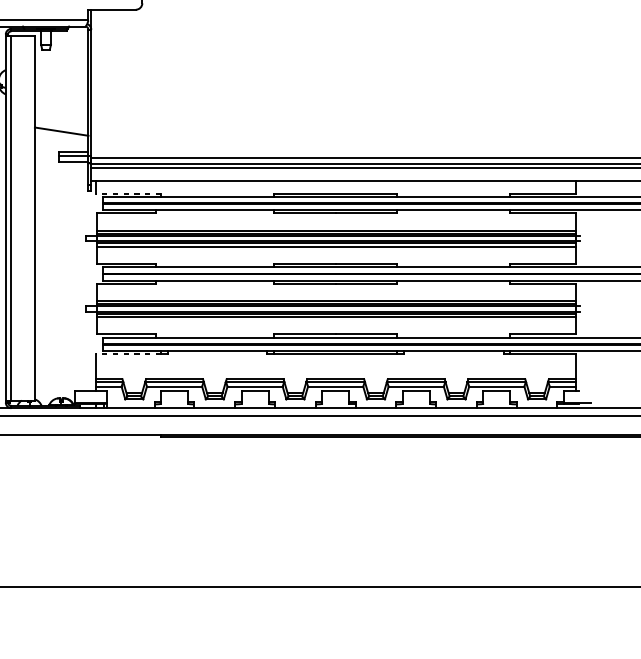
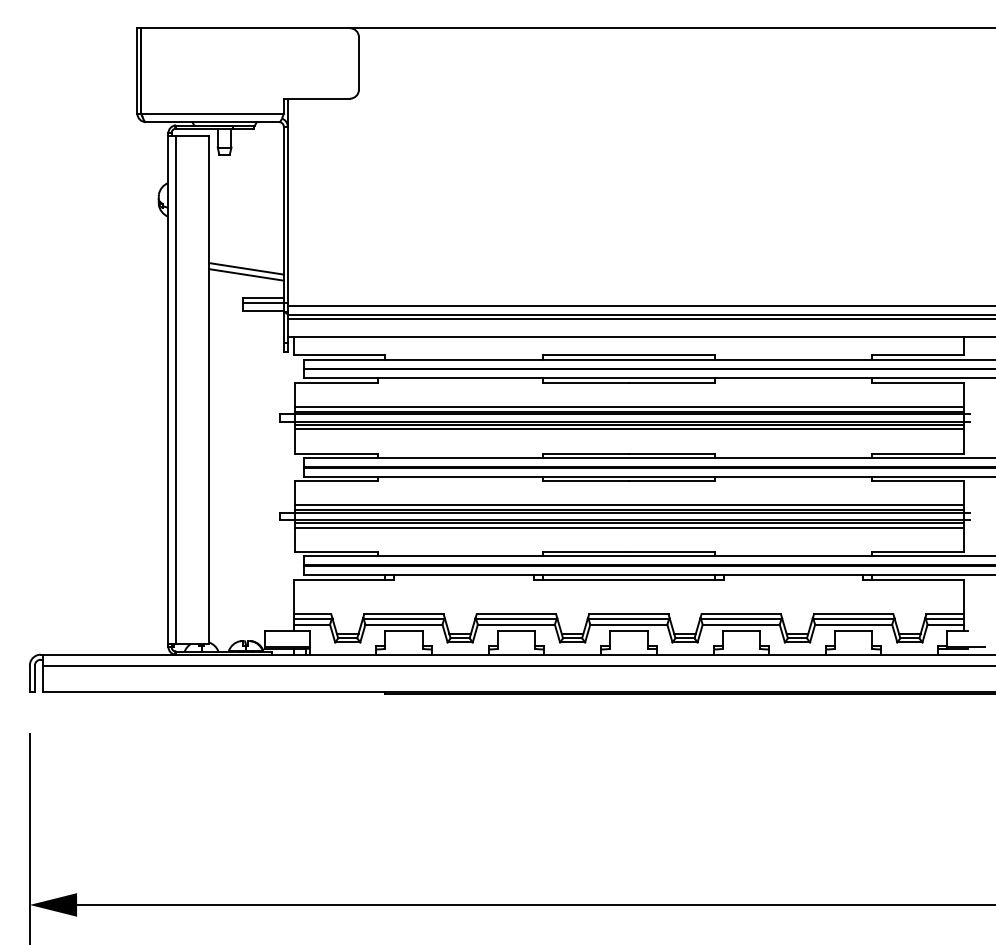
line: (61, 135) -> (246, 274), added
line: (128, 193) -> (339, 355), dashed -> solid
line: (128, 354) -> (339, 579), dashed -> solid

